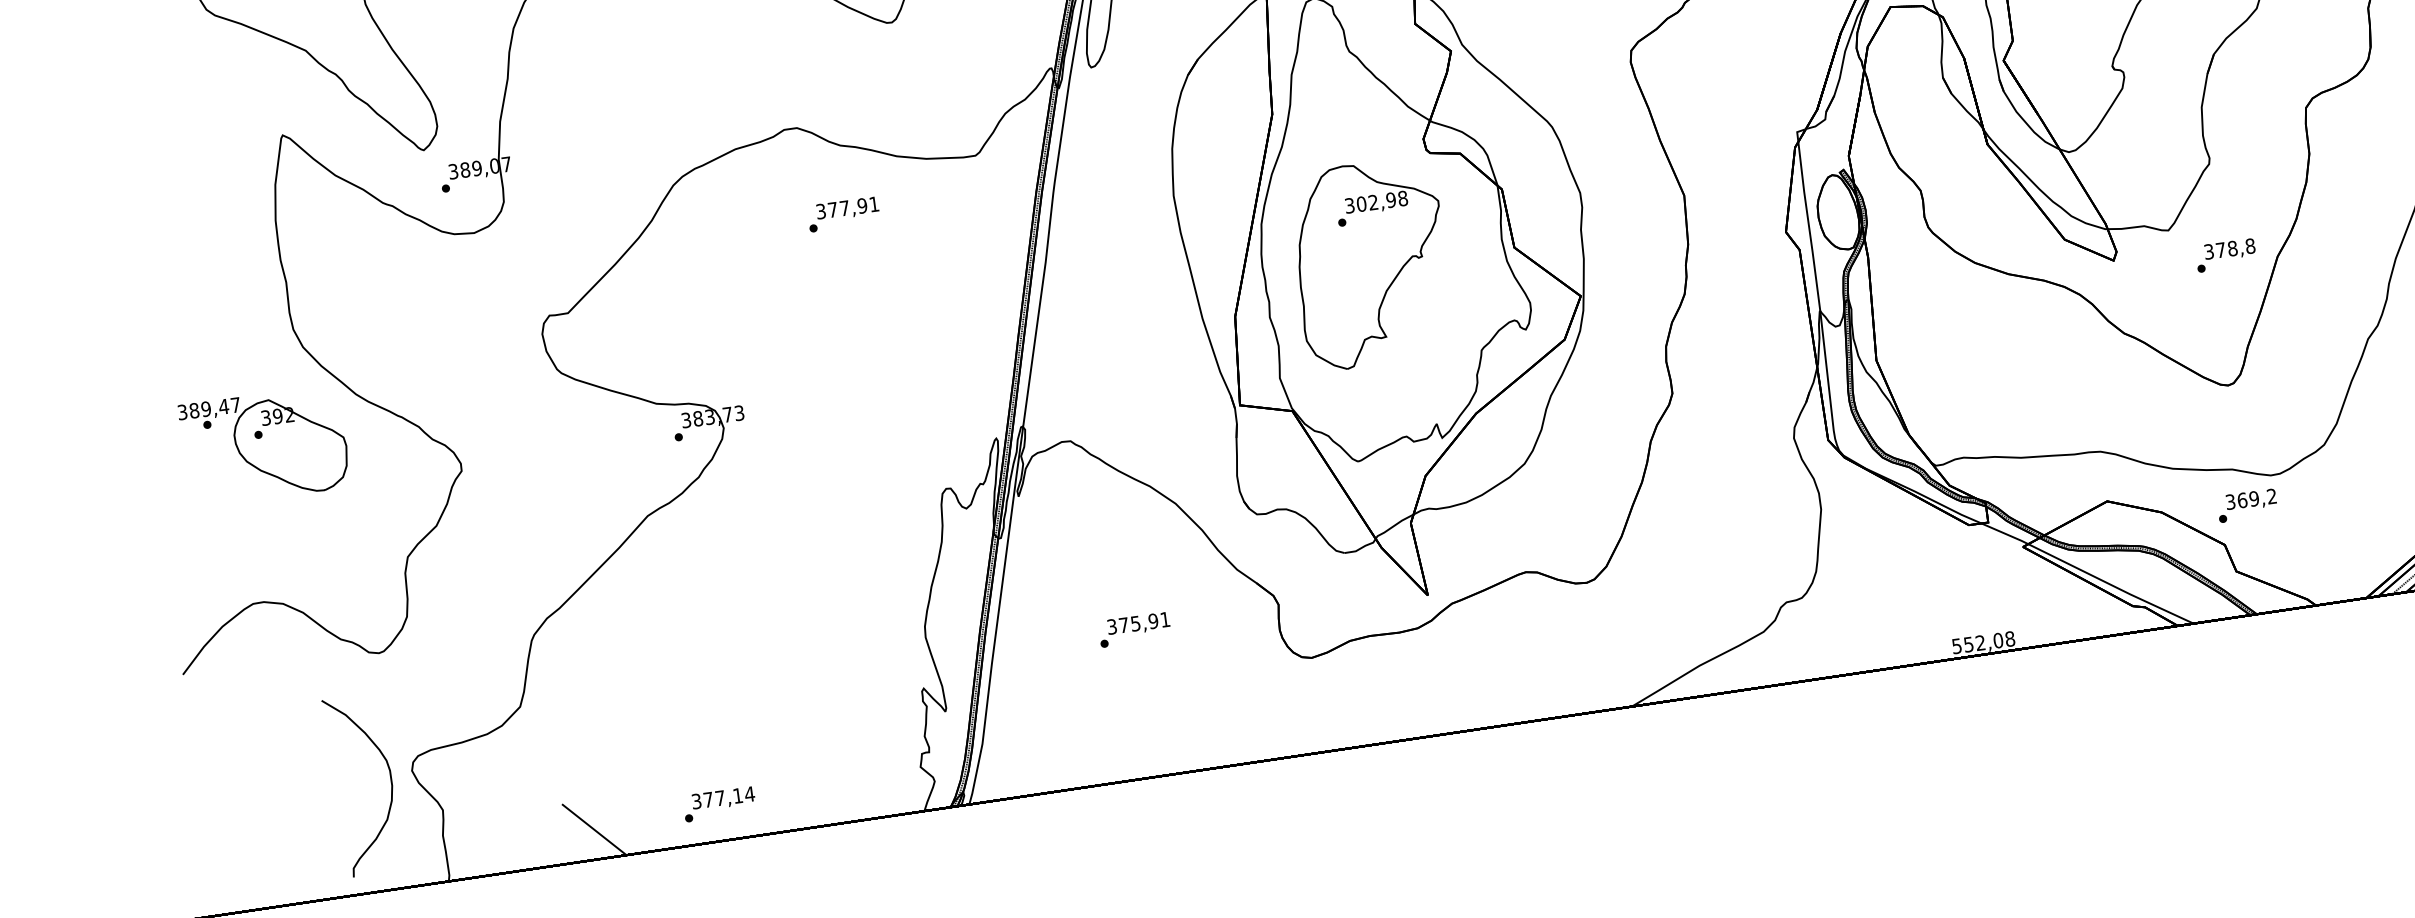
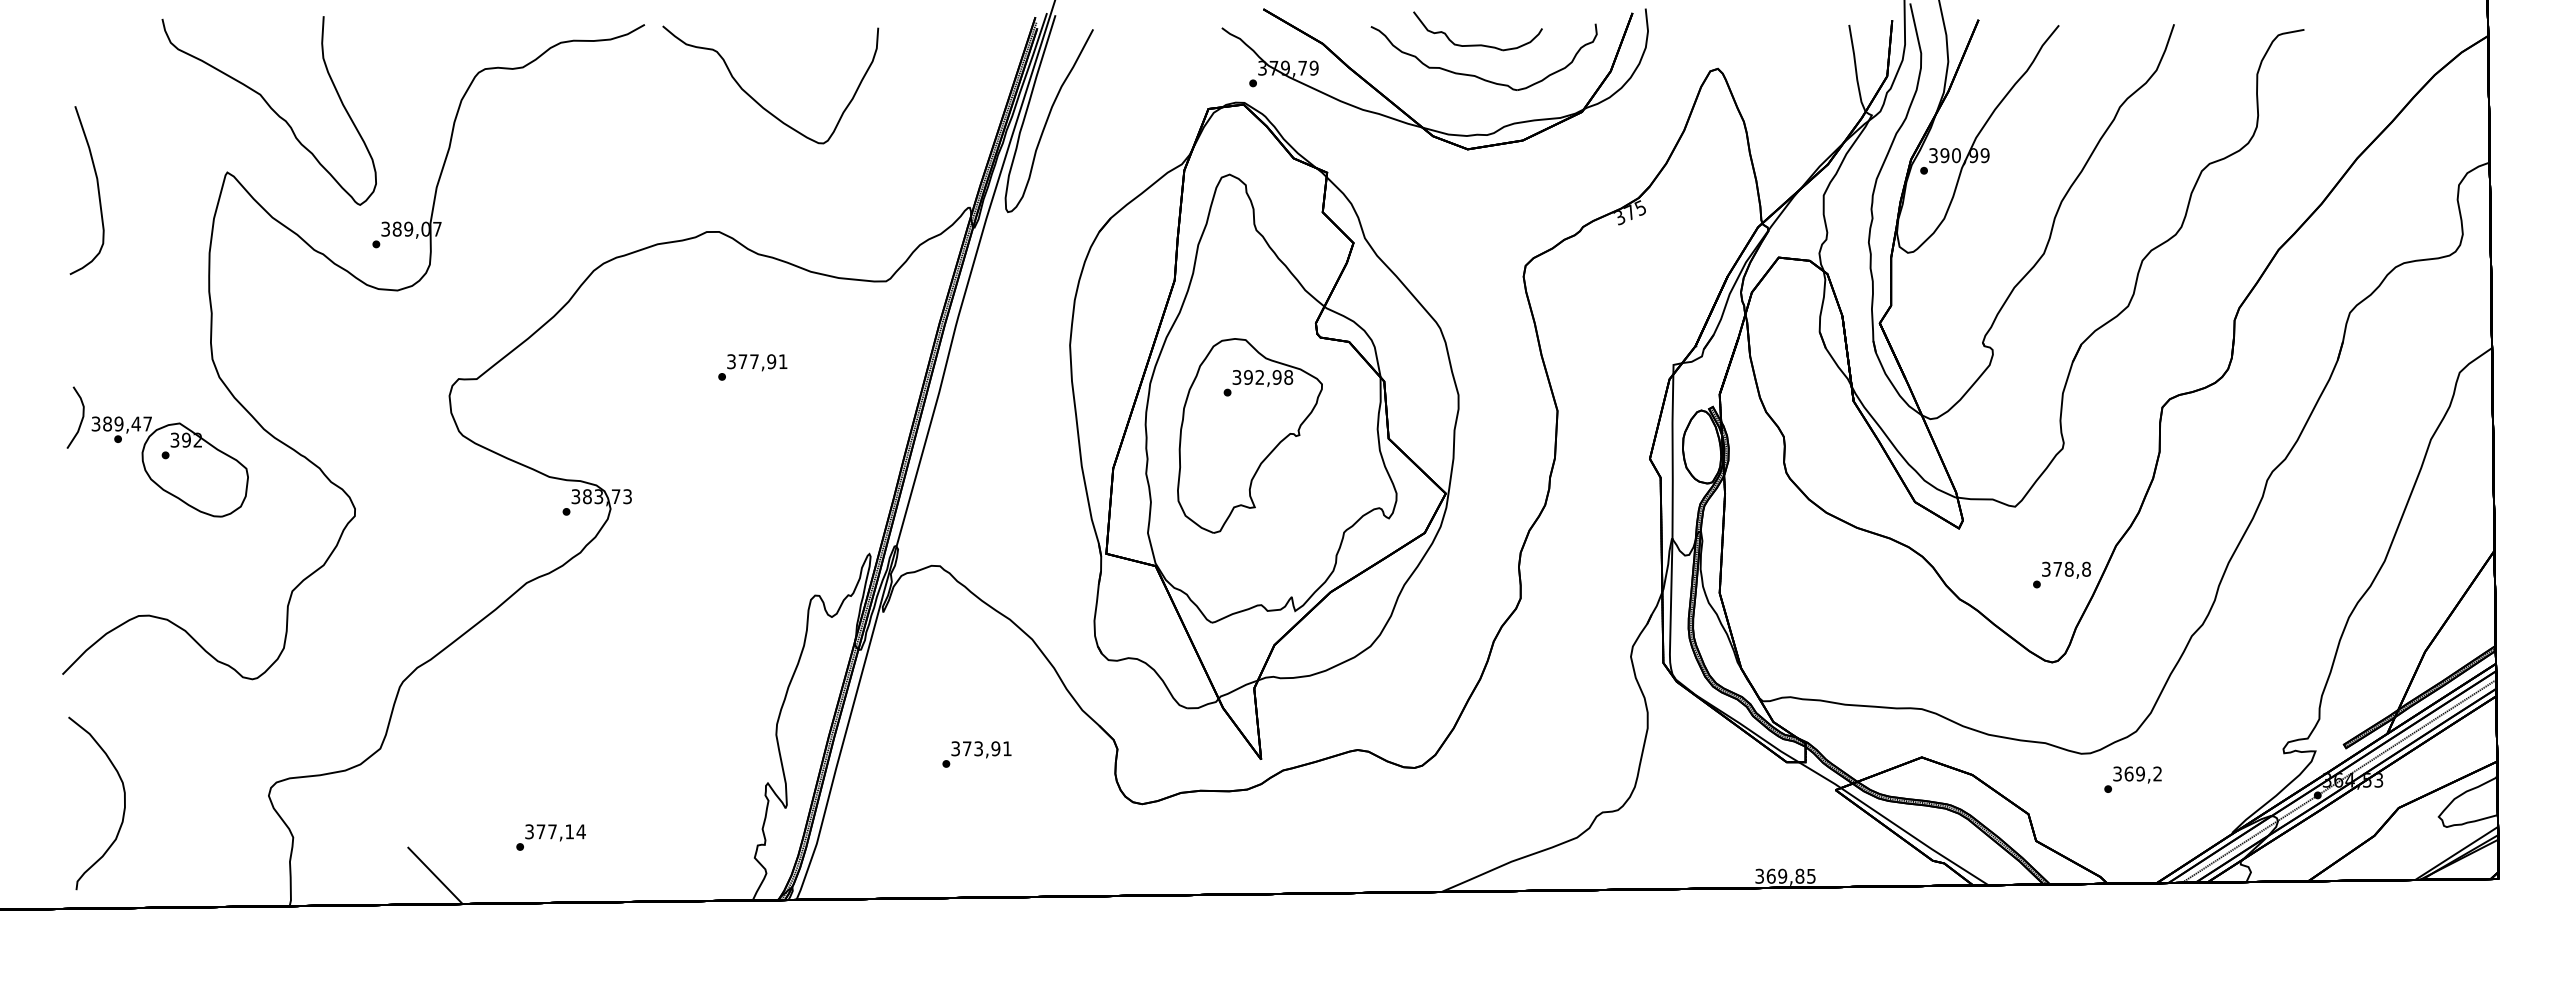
curve: (151, 171) -> (97, 190), added
text: (1361, 204) -> (1248, 377), 302,98 -> 392,98
text: (843, 214) -> (752, 367), moved
text: (2225, 255) -> (2061, 574), moved
curve: (166, 408) -> (81, 418), added
text: (2246, 505) -> (2132, 779), moved
text: (1135, 623) -> (978, 748), 375,91 -> 373,91
text: (1983, 641) -> (1785, 875), 552,08 -> 369,85
curve: (390, 786) -> (123, 808), moved
text: (718, 804) -> (550, 837), moved

